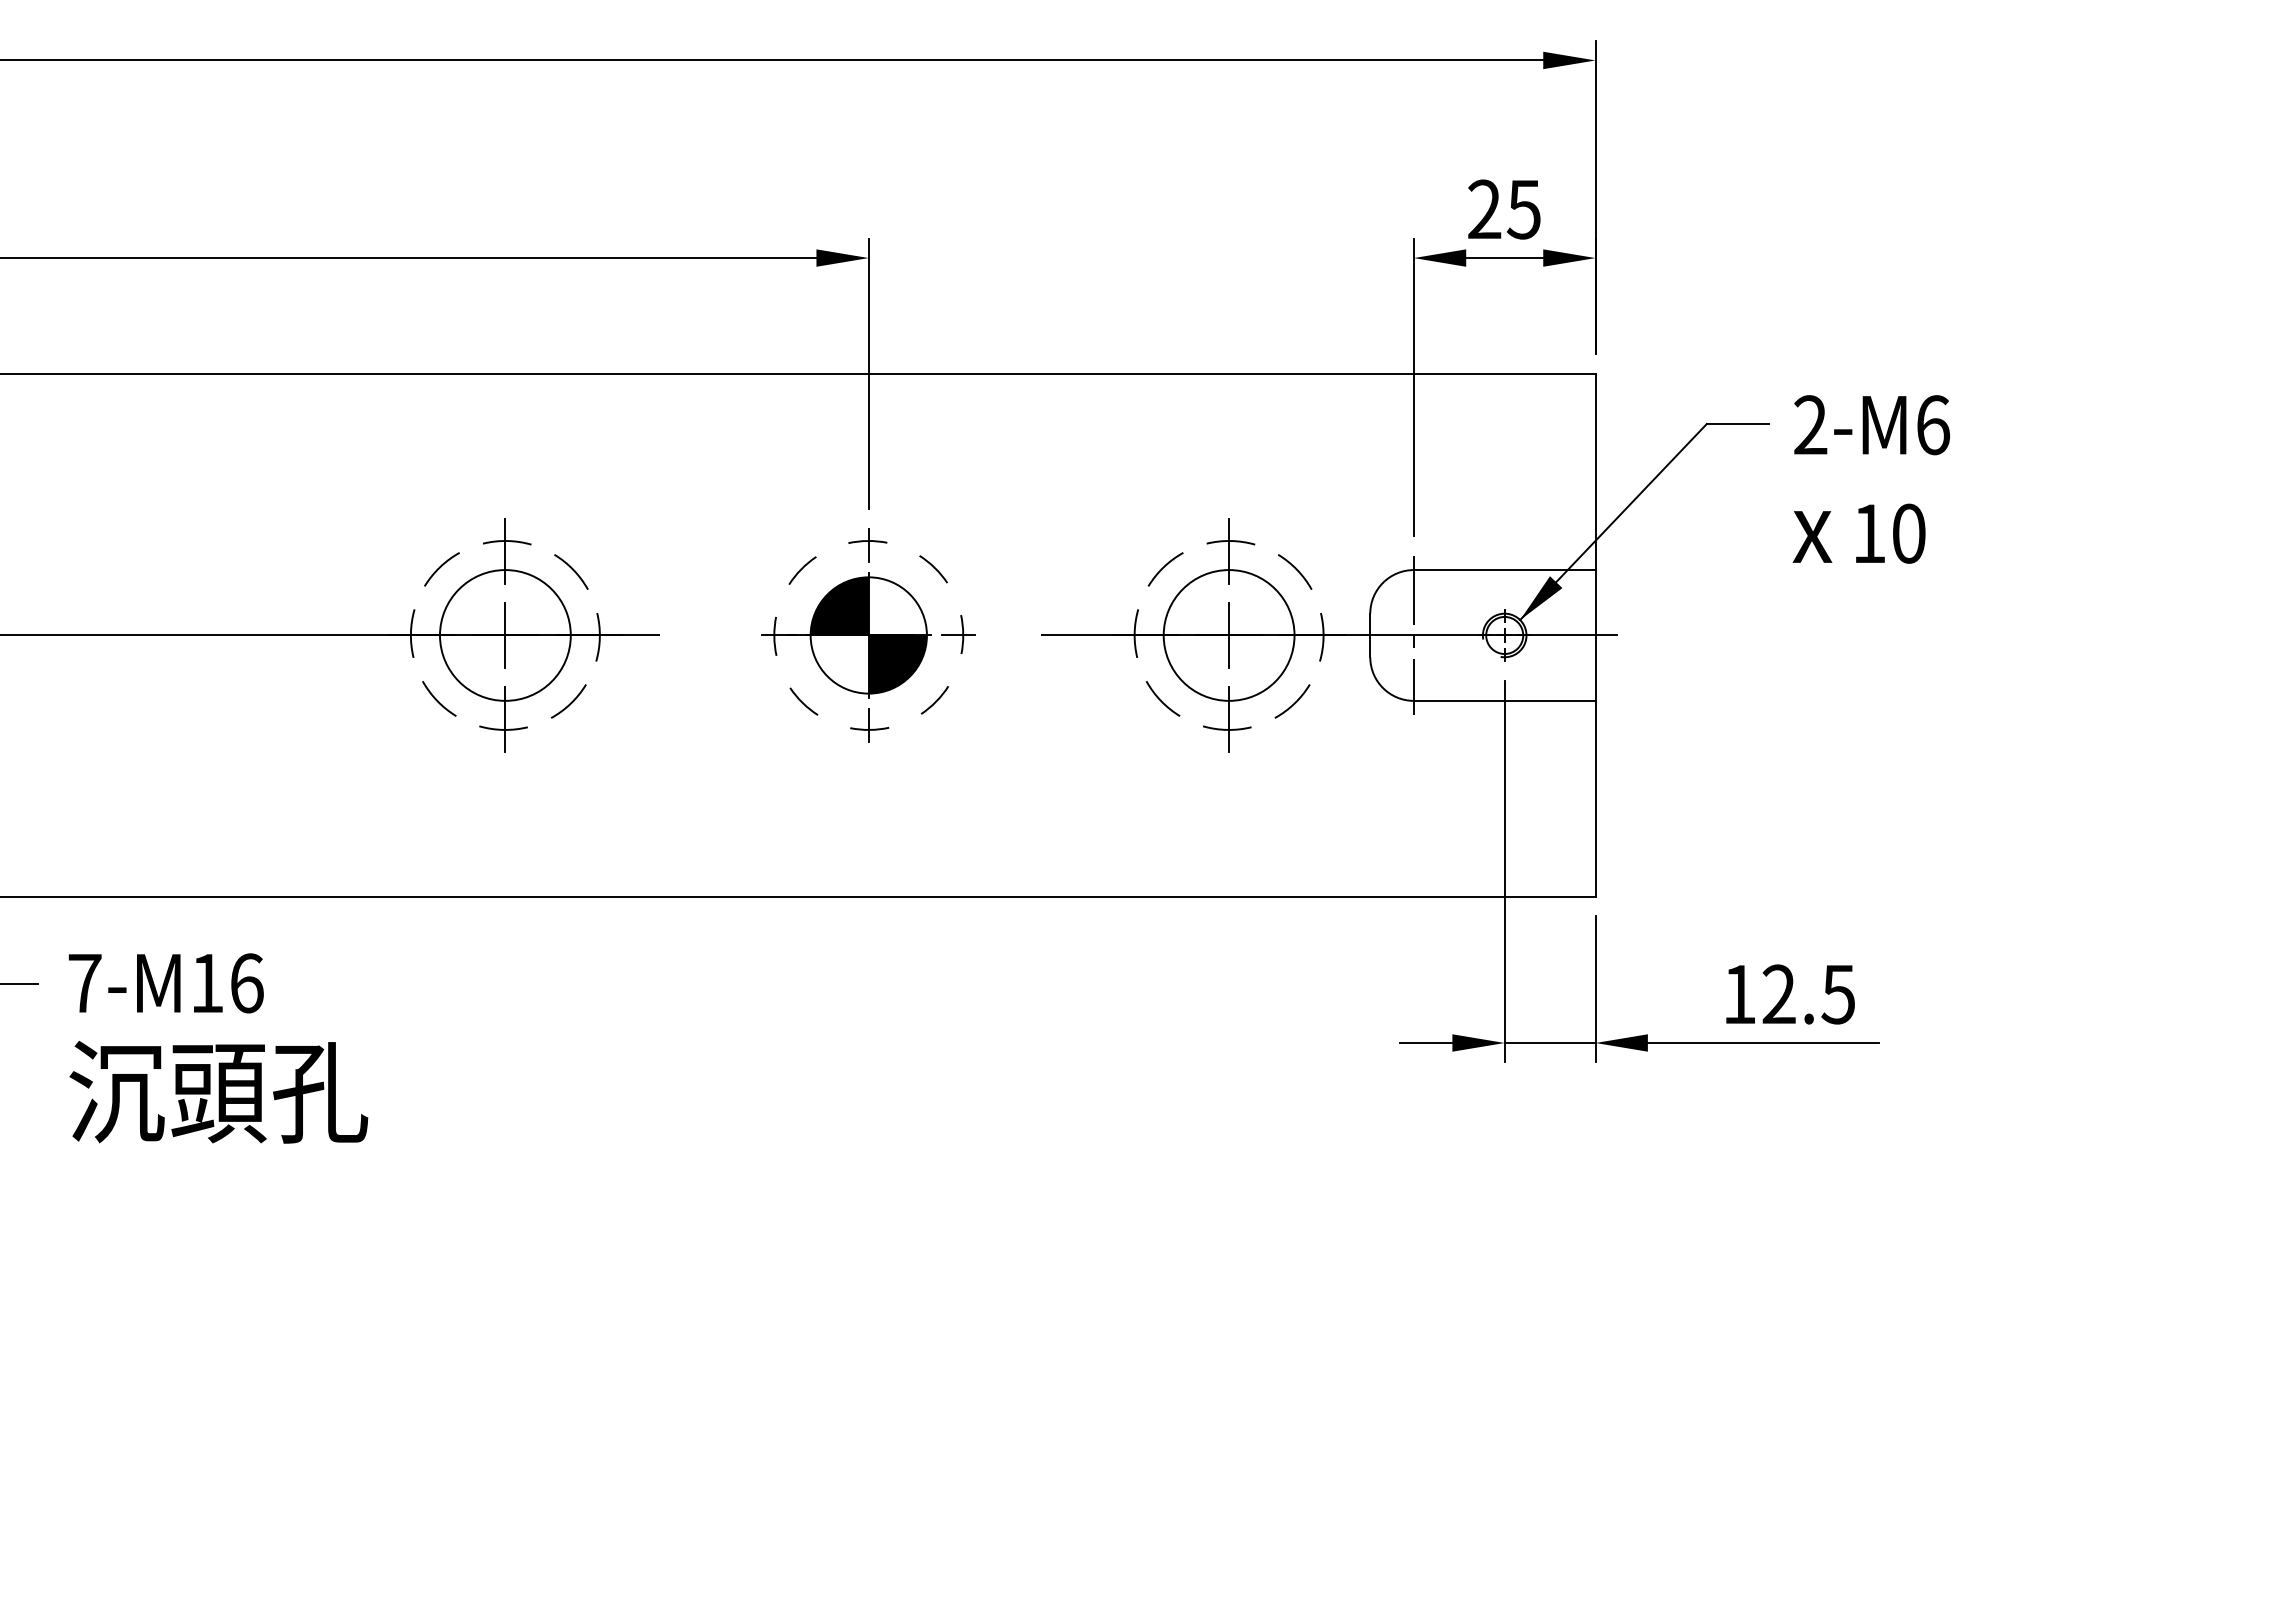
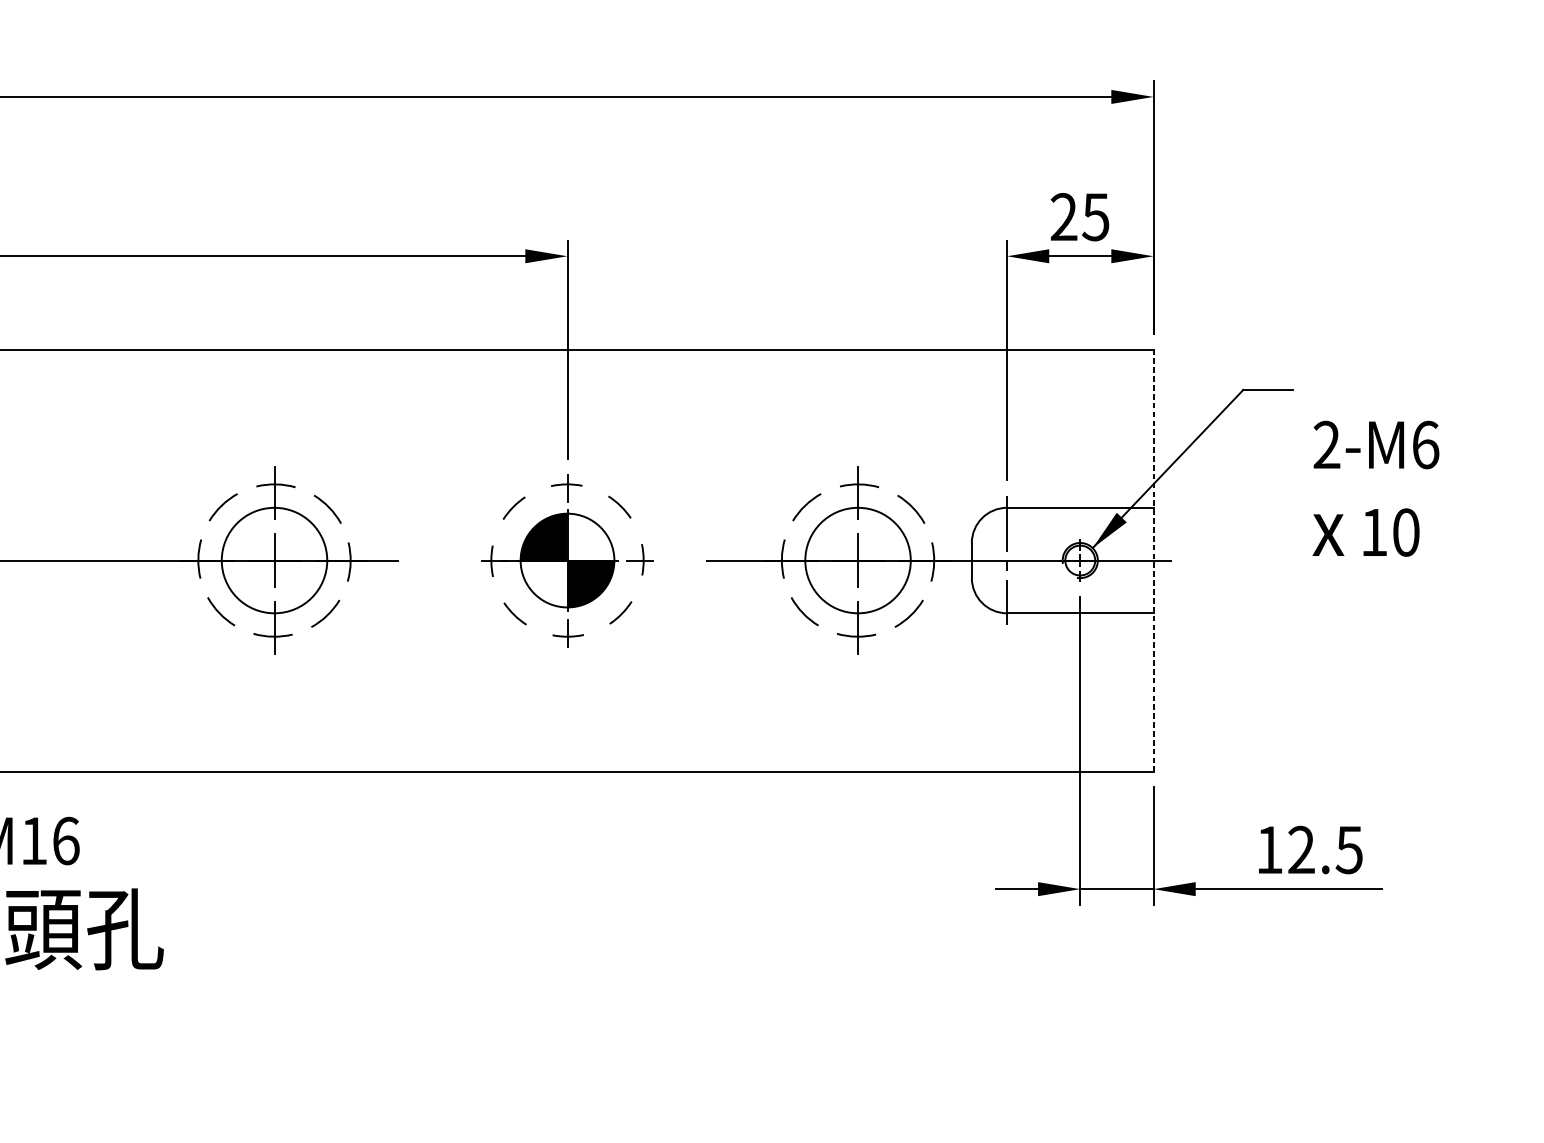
text: (1870, 479) -> (1375, 488), moved
line: (1595, 635) -> (1153, 560), solid -> dashed

